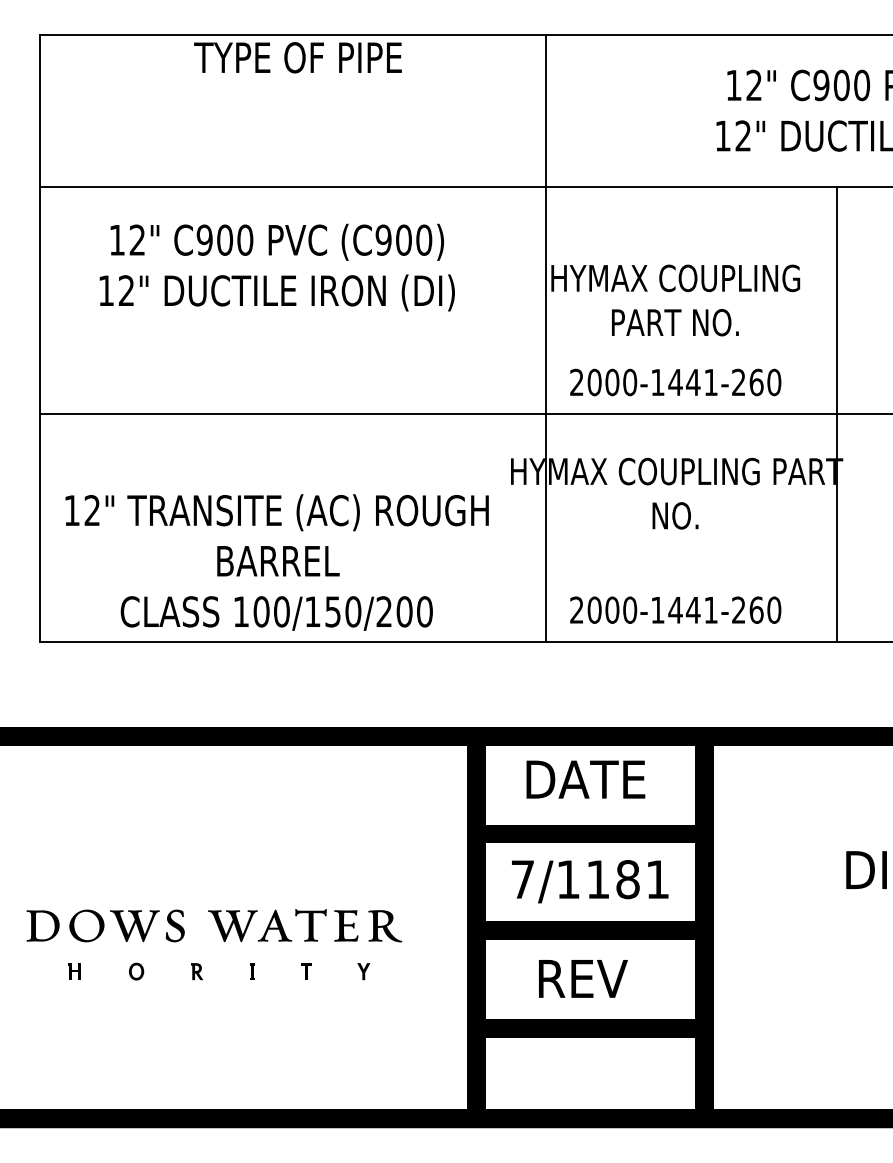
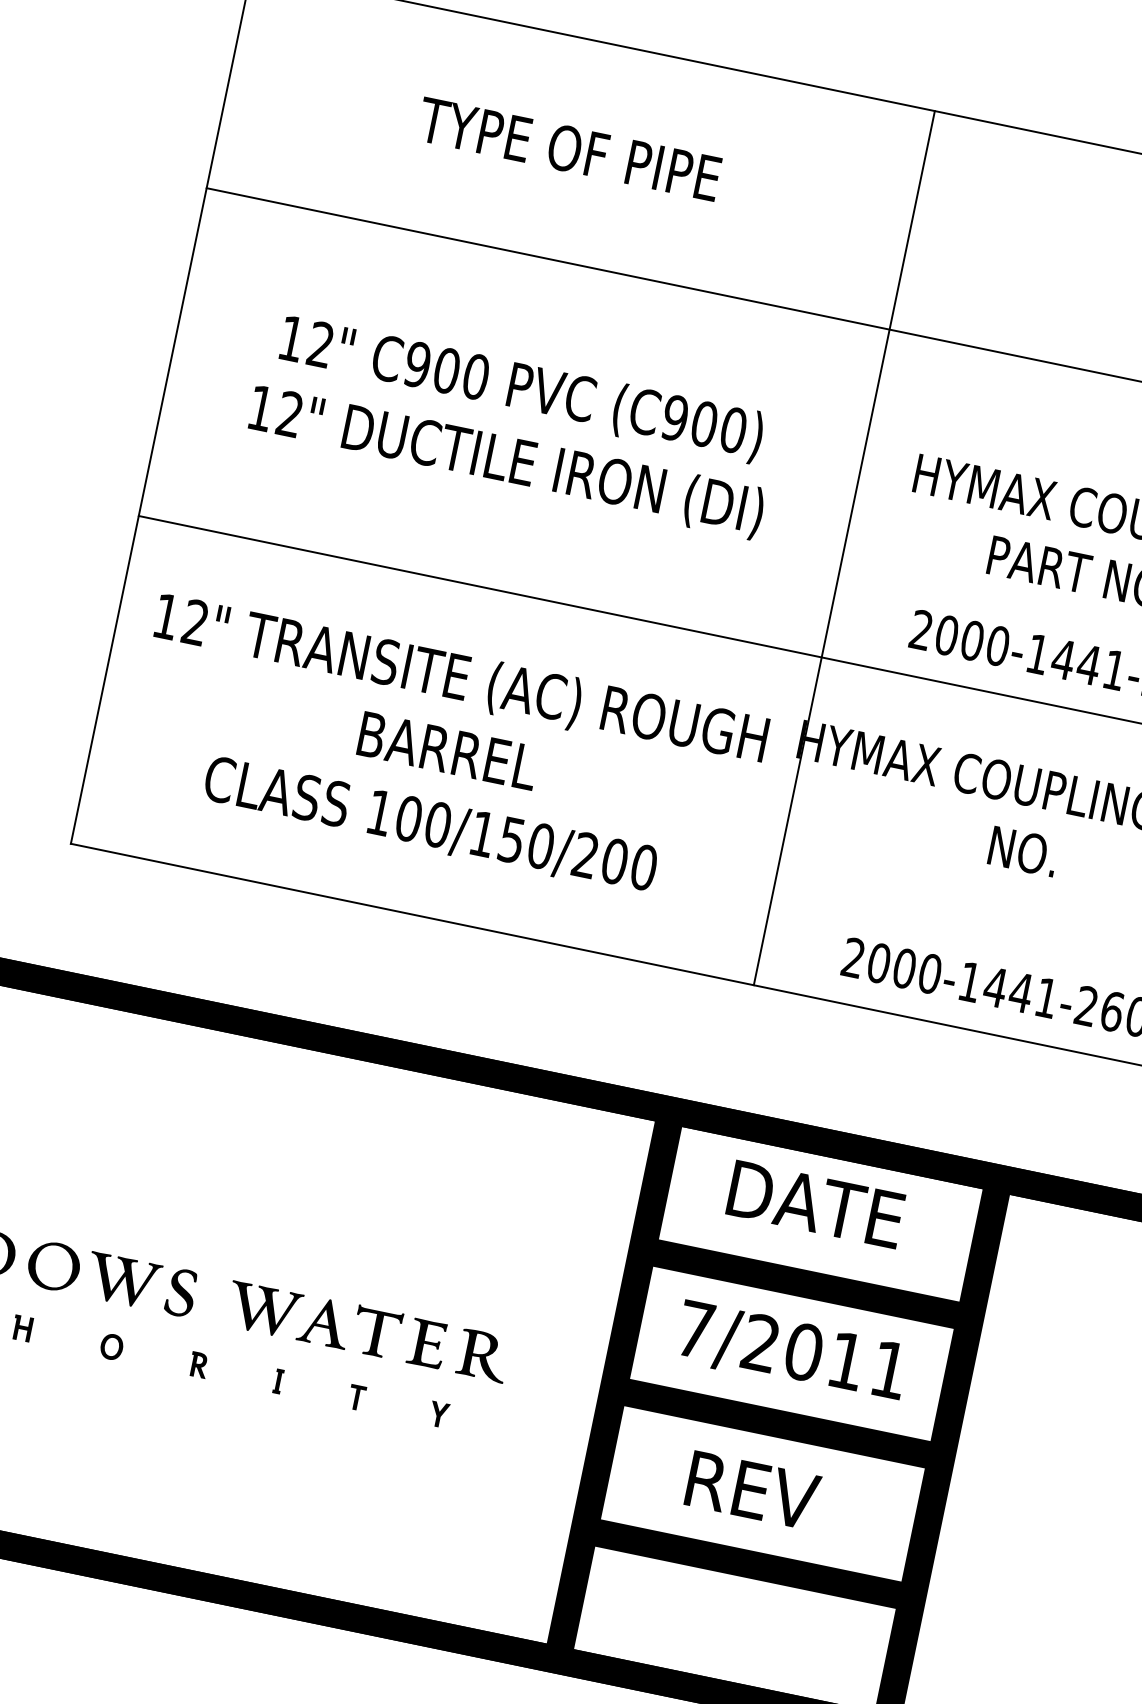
text: (297, 57) -> (568, 148), moved
text: (276, 267) -> (512, 425), moved
line: (546, 338) -> (844, 548), moved
text: (276, 562) -> (445, 752), moved
text: (598, 879) -> (804, 1352), 7/1181 -> 7/2011

